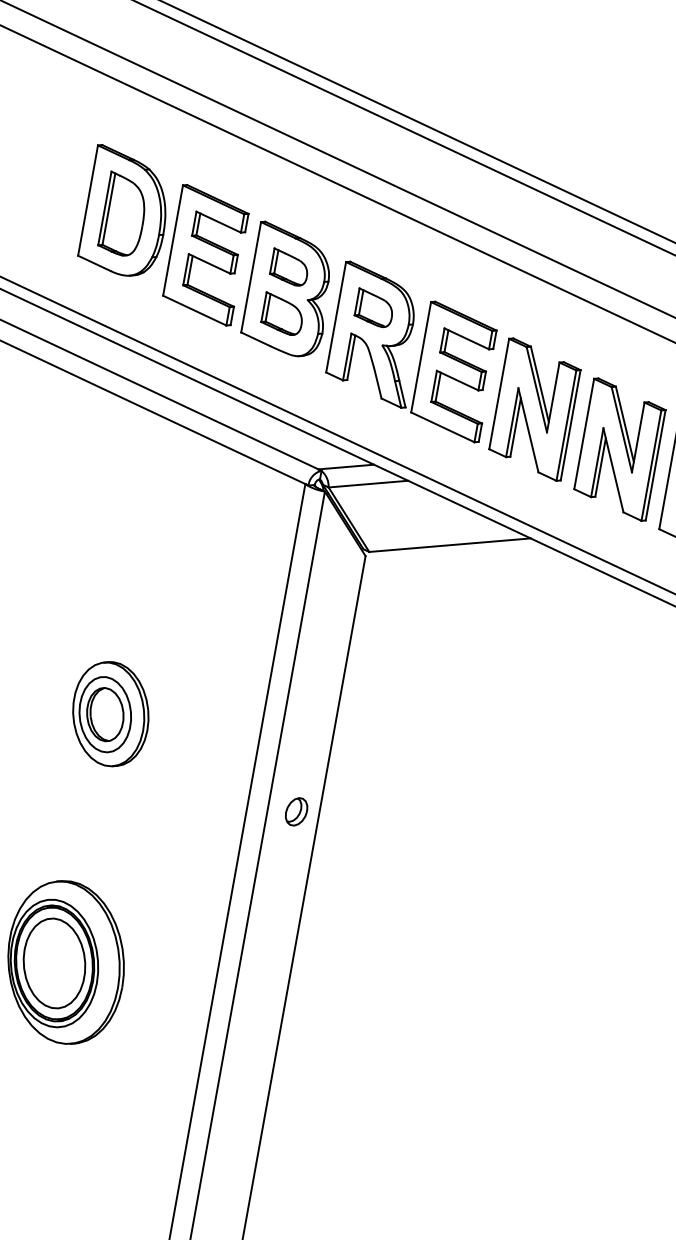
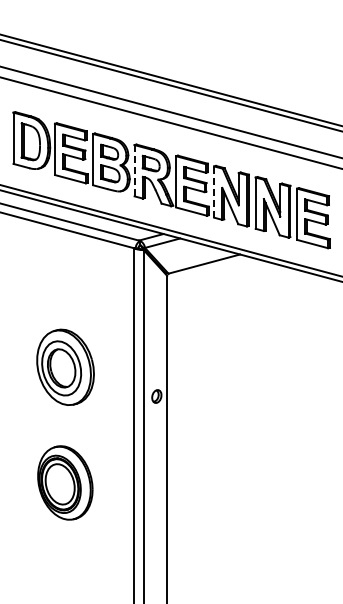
line: (335, 316) -> (134, 170), solid -> dashed
line: (499, 395) -> (214, 192), solid -> dashed
part: (109, 713) -> (64, 367), size x1.6

